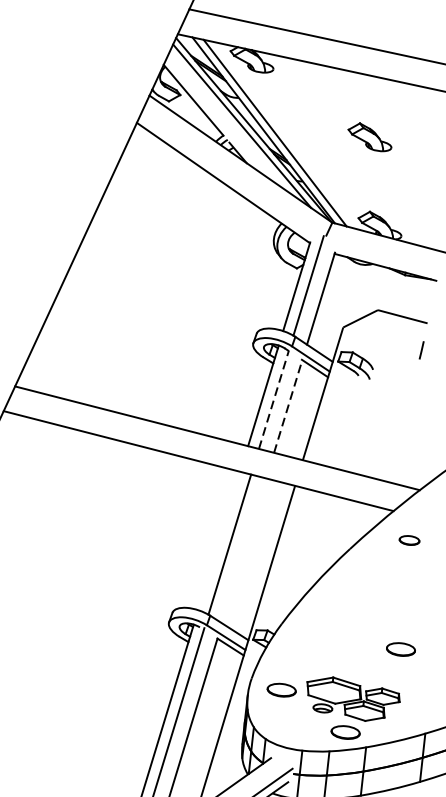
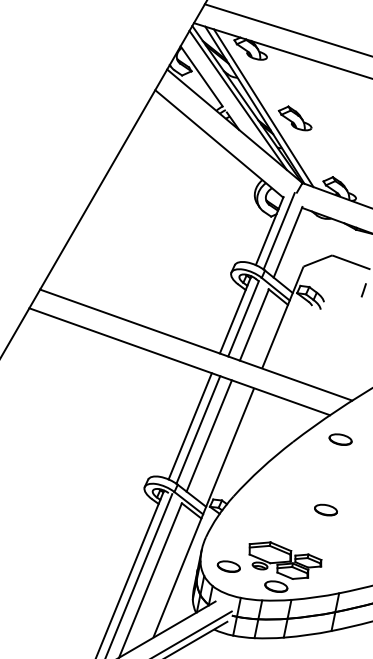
part: (368, 137) -> (294, 118), moved
line: (273, 399) -> (243, 318), dashed -> solid
line: (288, 405) -> (254, 324), dashed -> solid
part: (409, 540) -> (340, 439), size x1.43
line: (218, 541) -> (189, 426), added
line: (243, 550) -> (208, 435), added
part: (400, 648) -> (325, 509), moved
part: (281, 690) -> (228, 566), moved

